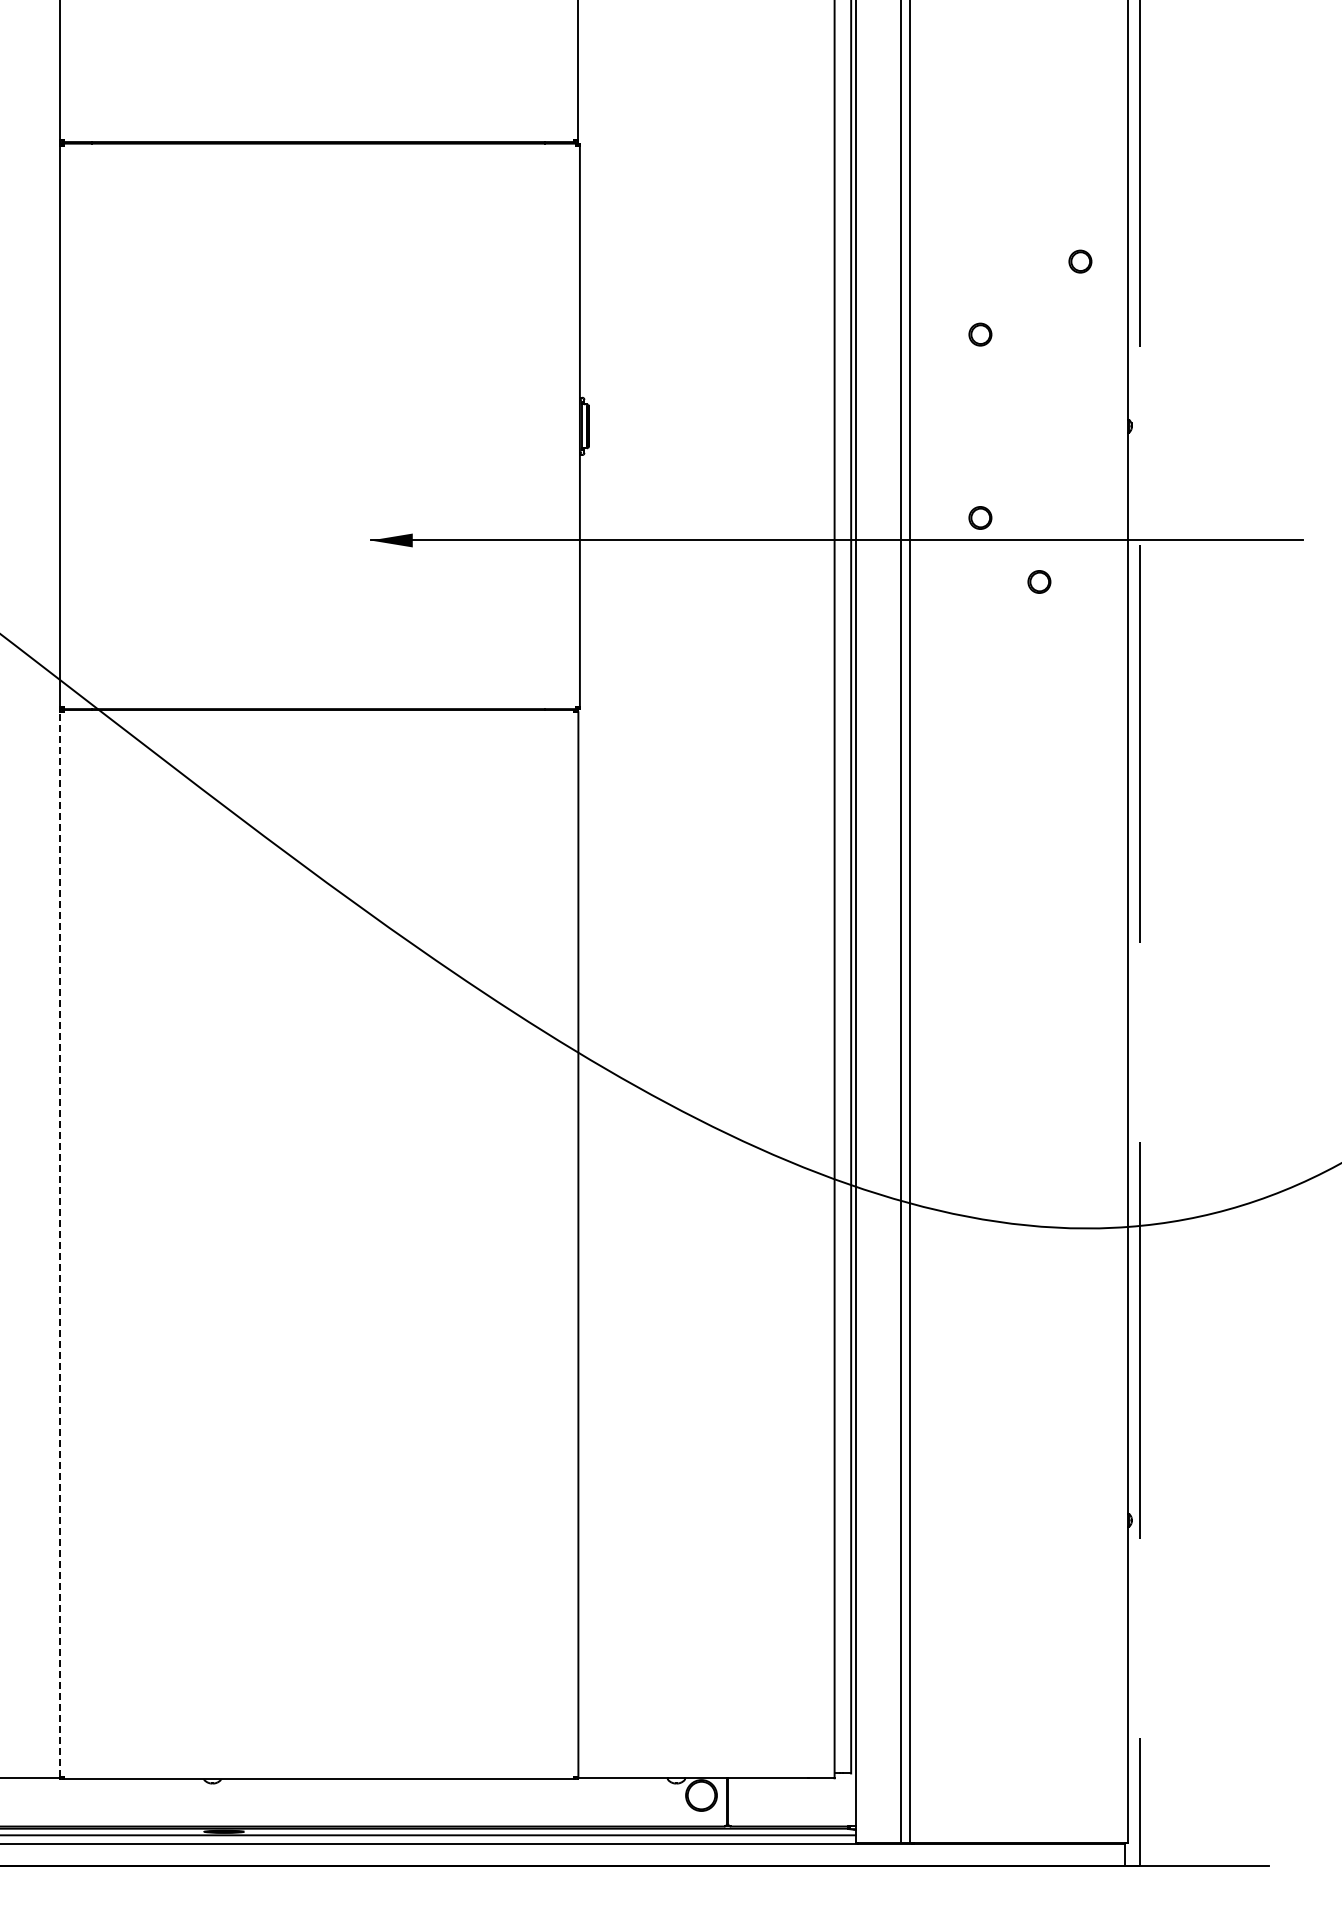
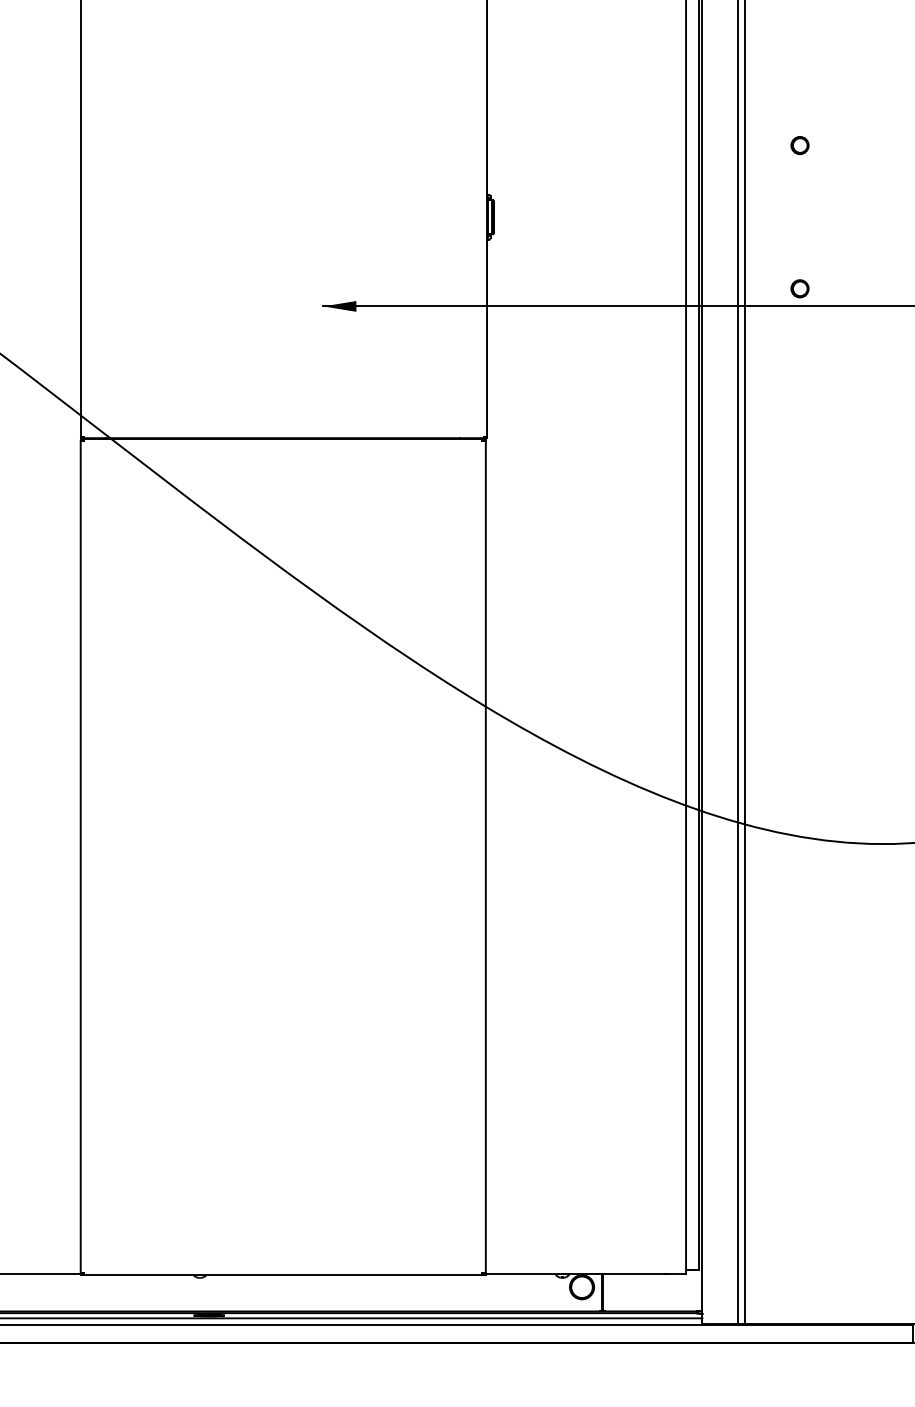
part: (1080, 261) -> (878, 88), removed
part: (1039, 581) -> (846, 338), removed
line: (60, 1244) -> (81, 856), dashed -> solid

